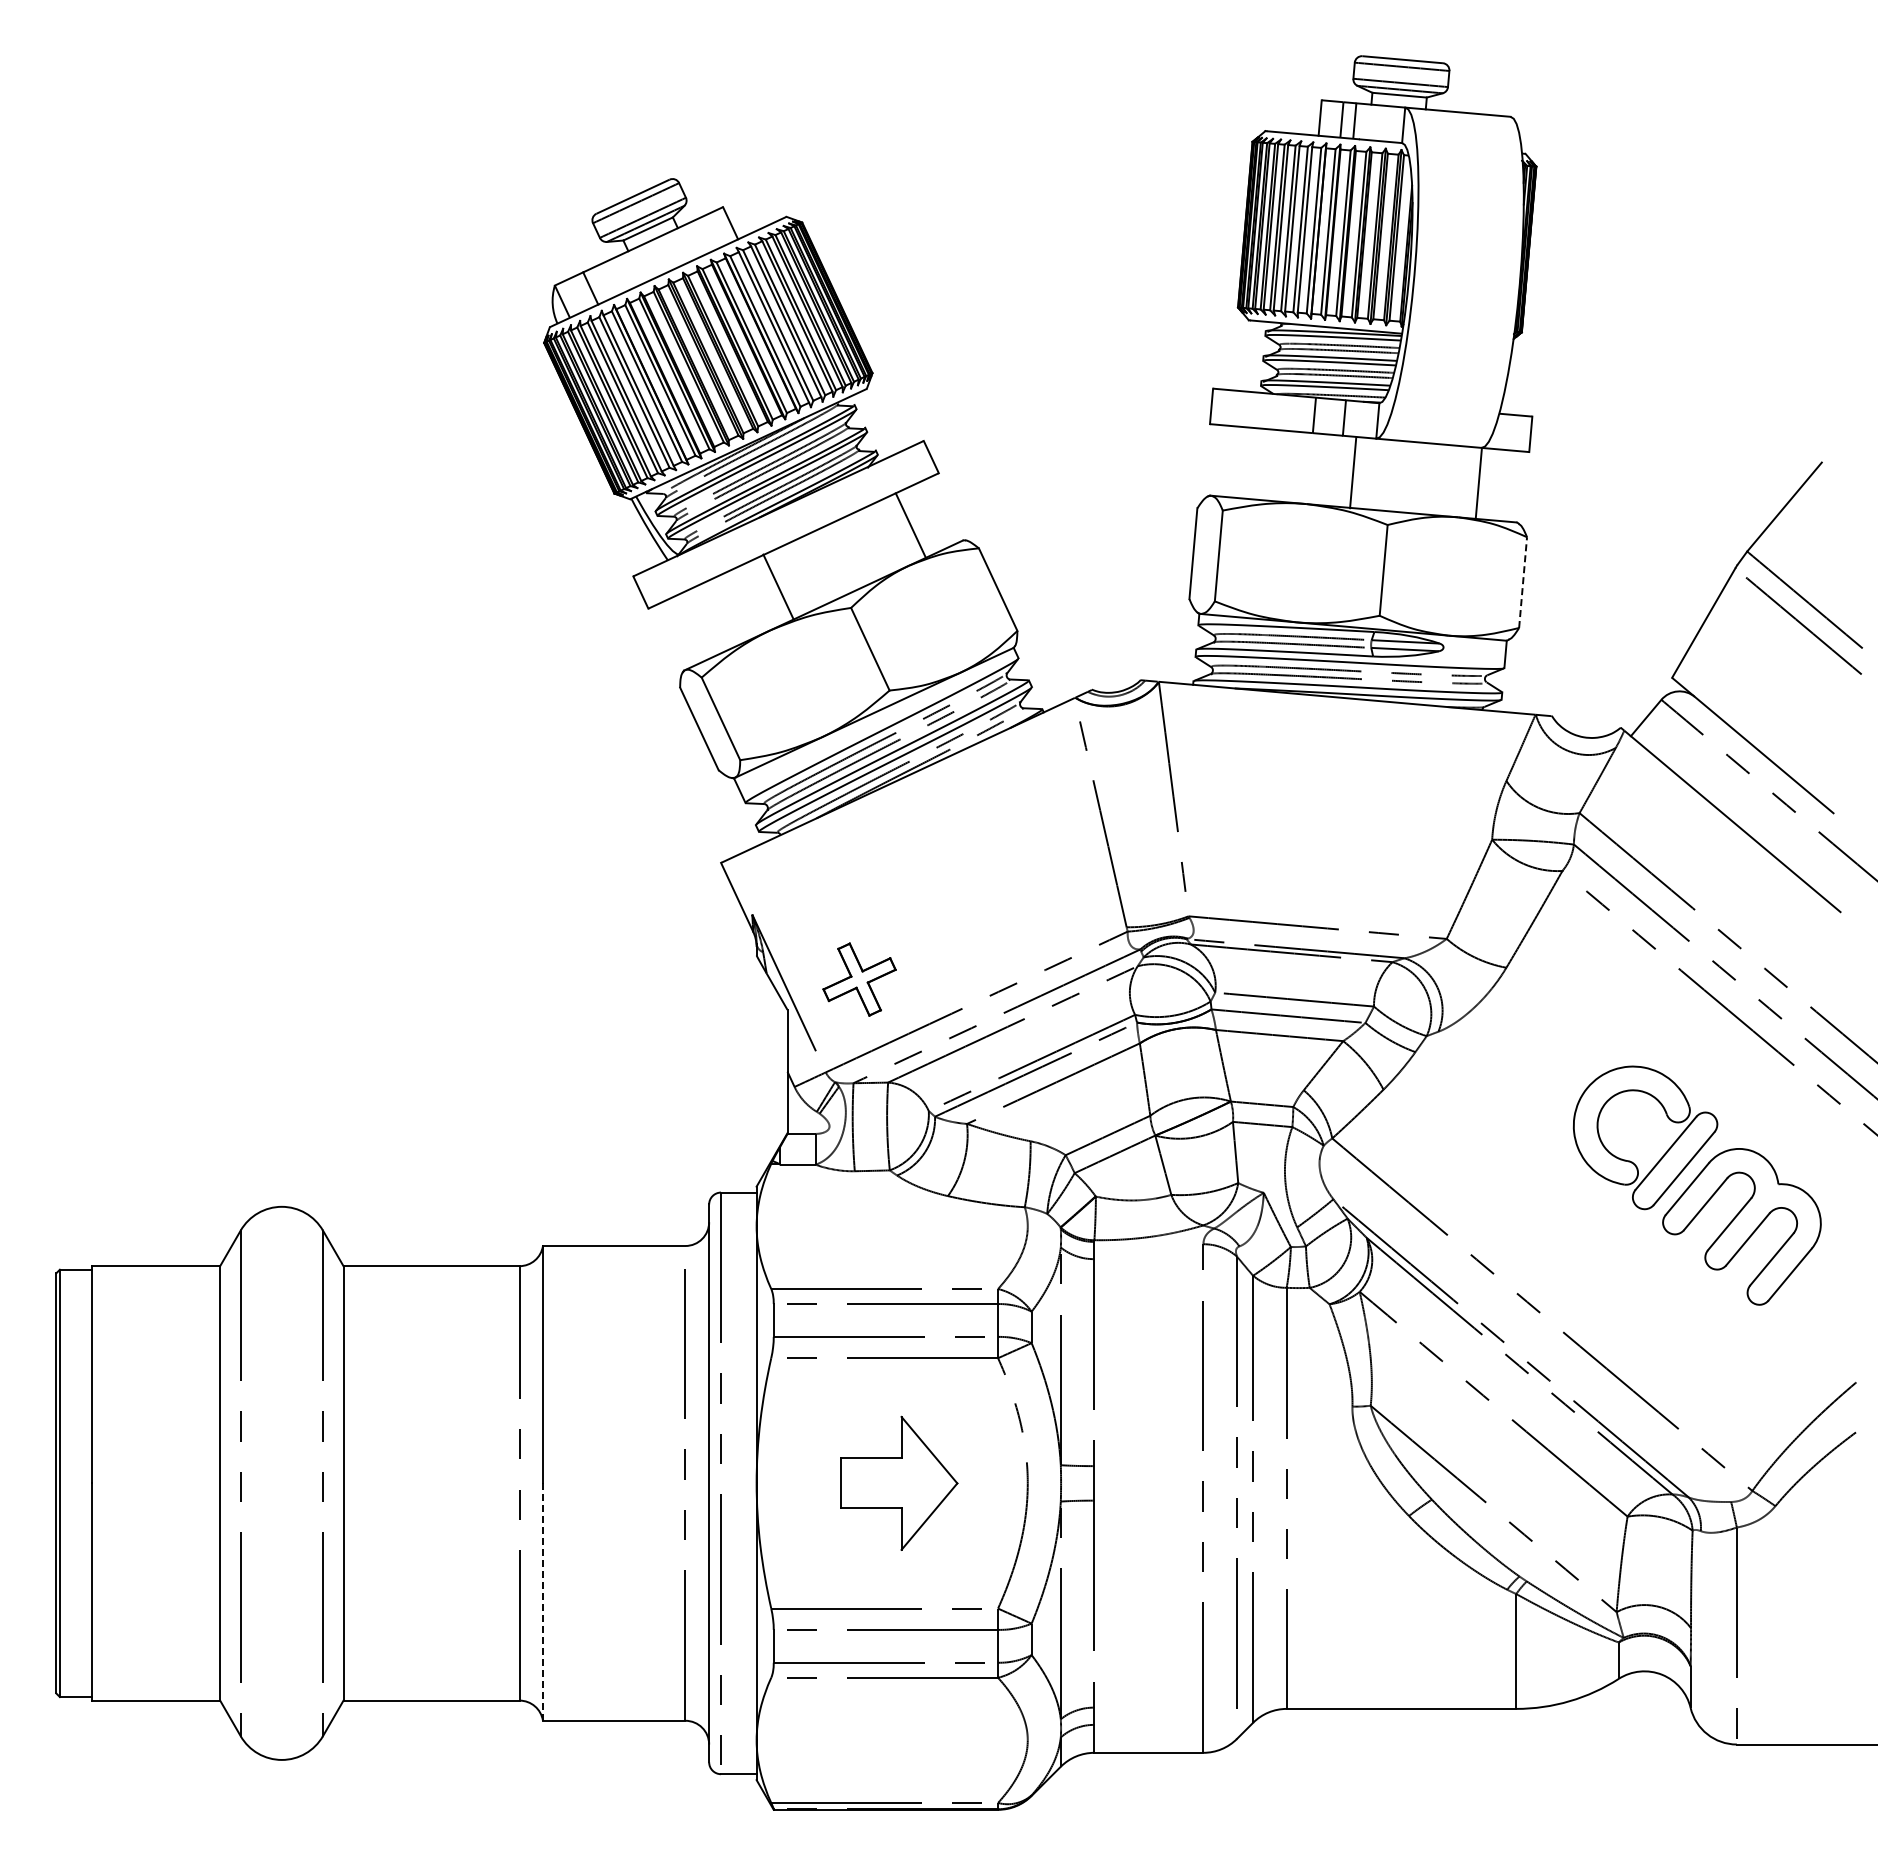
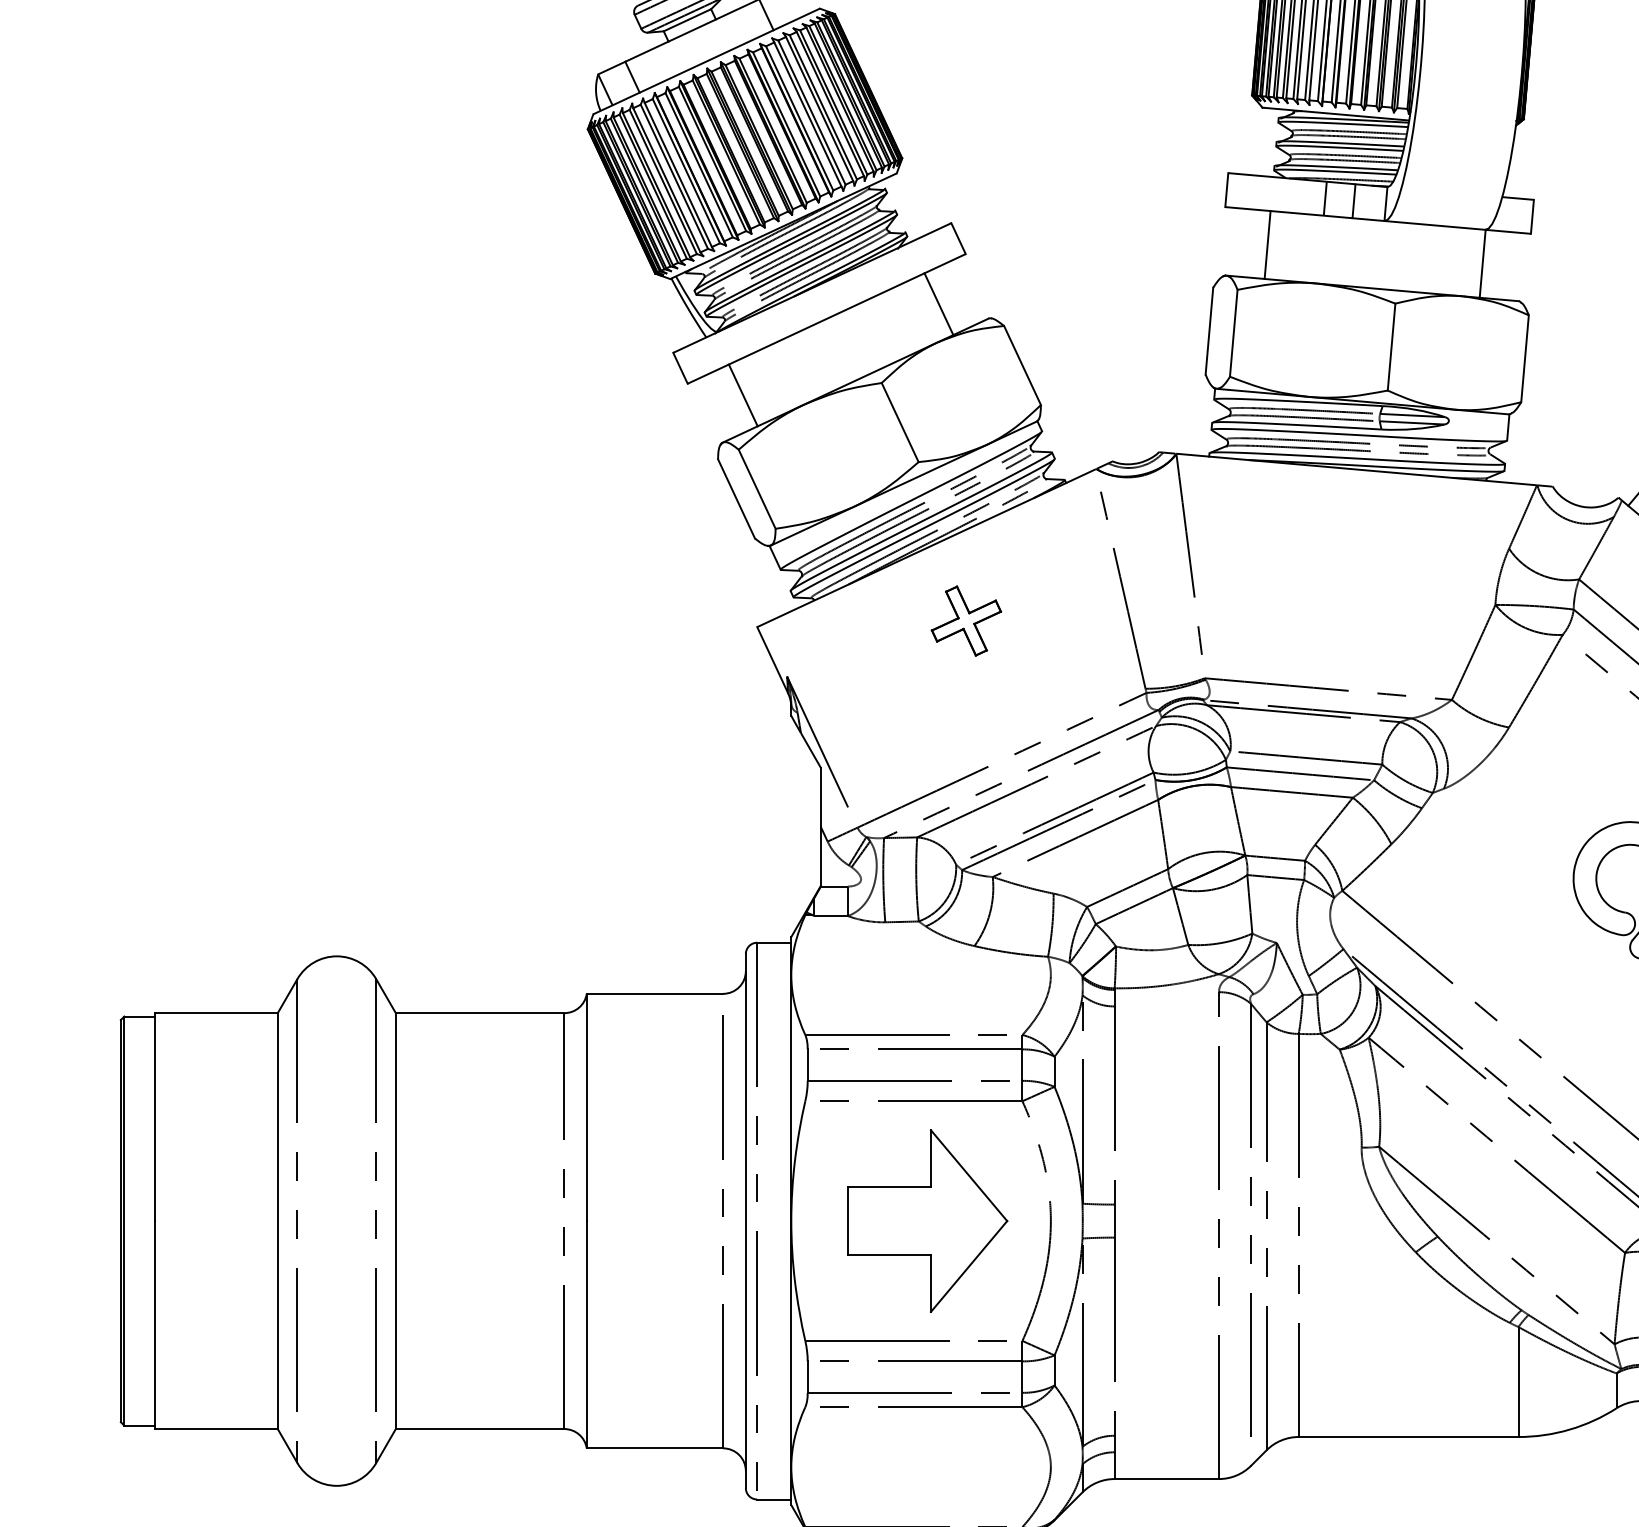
line: (1353, 472) -> (1267, 244), moved
line: (1523, 582) -> (1525, 358), dashed -> solid
line: (778, 586) -> (743, 395), moved
part: (859, 979) -> (966, 620), moved
part: (899, 1483) -> (928, 1221), size x1.43
line: (542, 1602) -> (586, 1335), dashed -> solid

